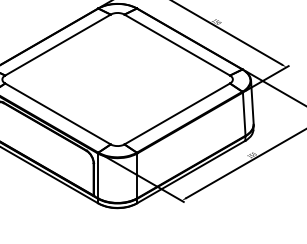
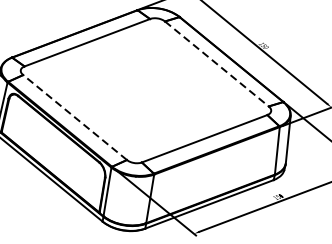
line: (177, 45) -> (217, 64), solid -> dashed
line: (58, 113) -> (75, 117), solid -> dashed

